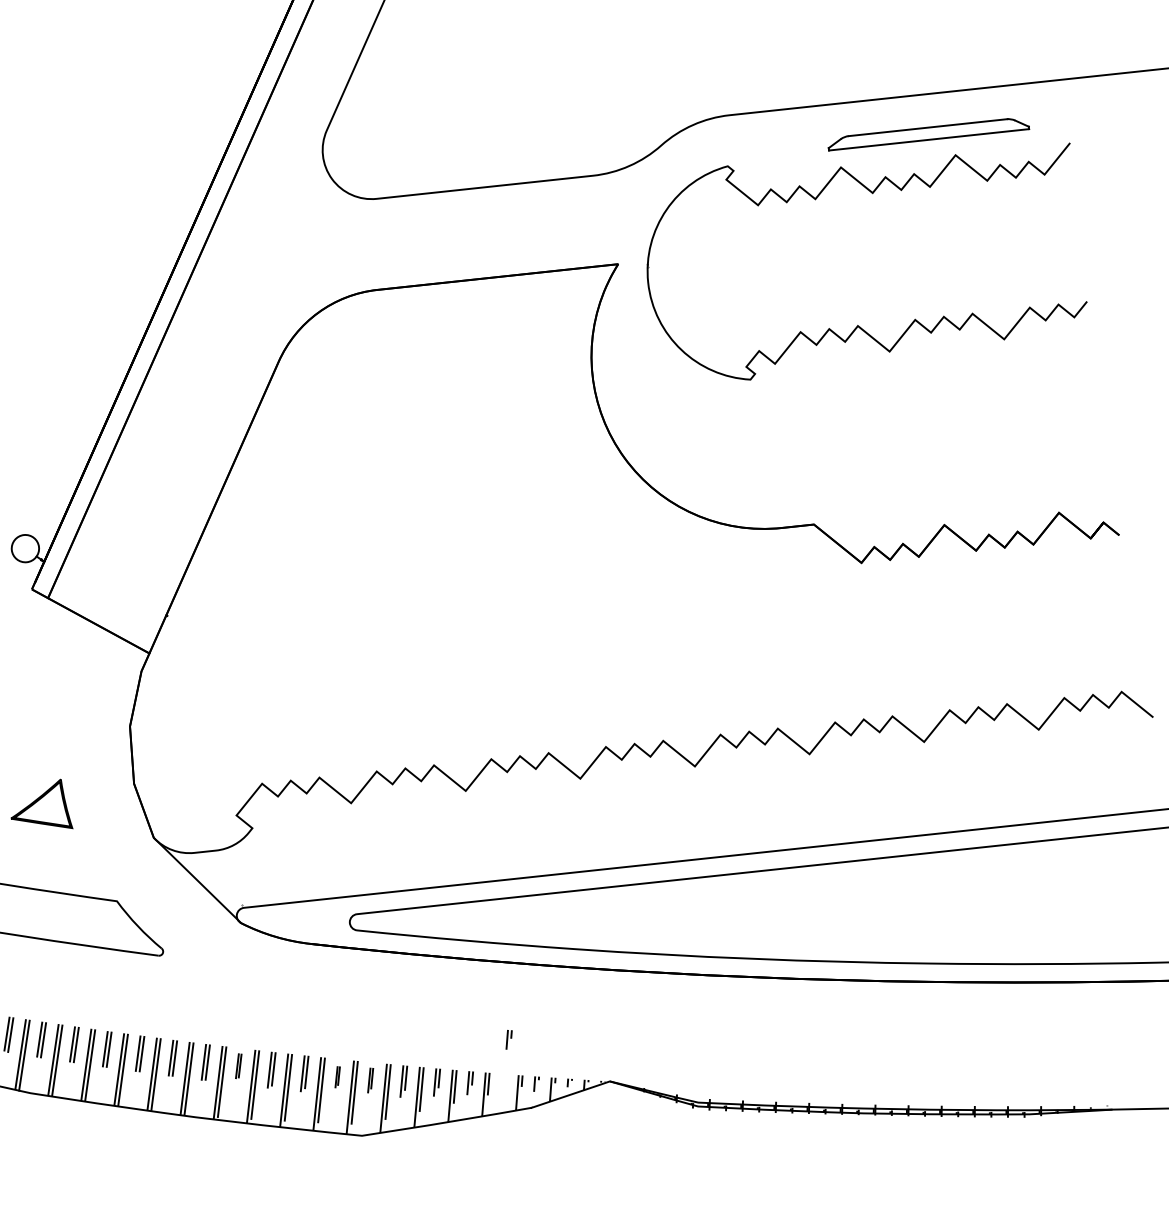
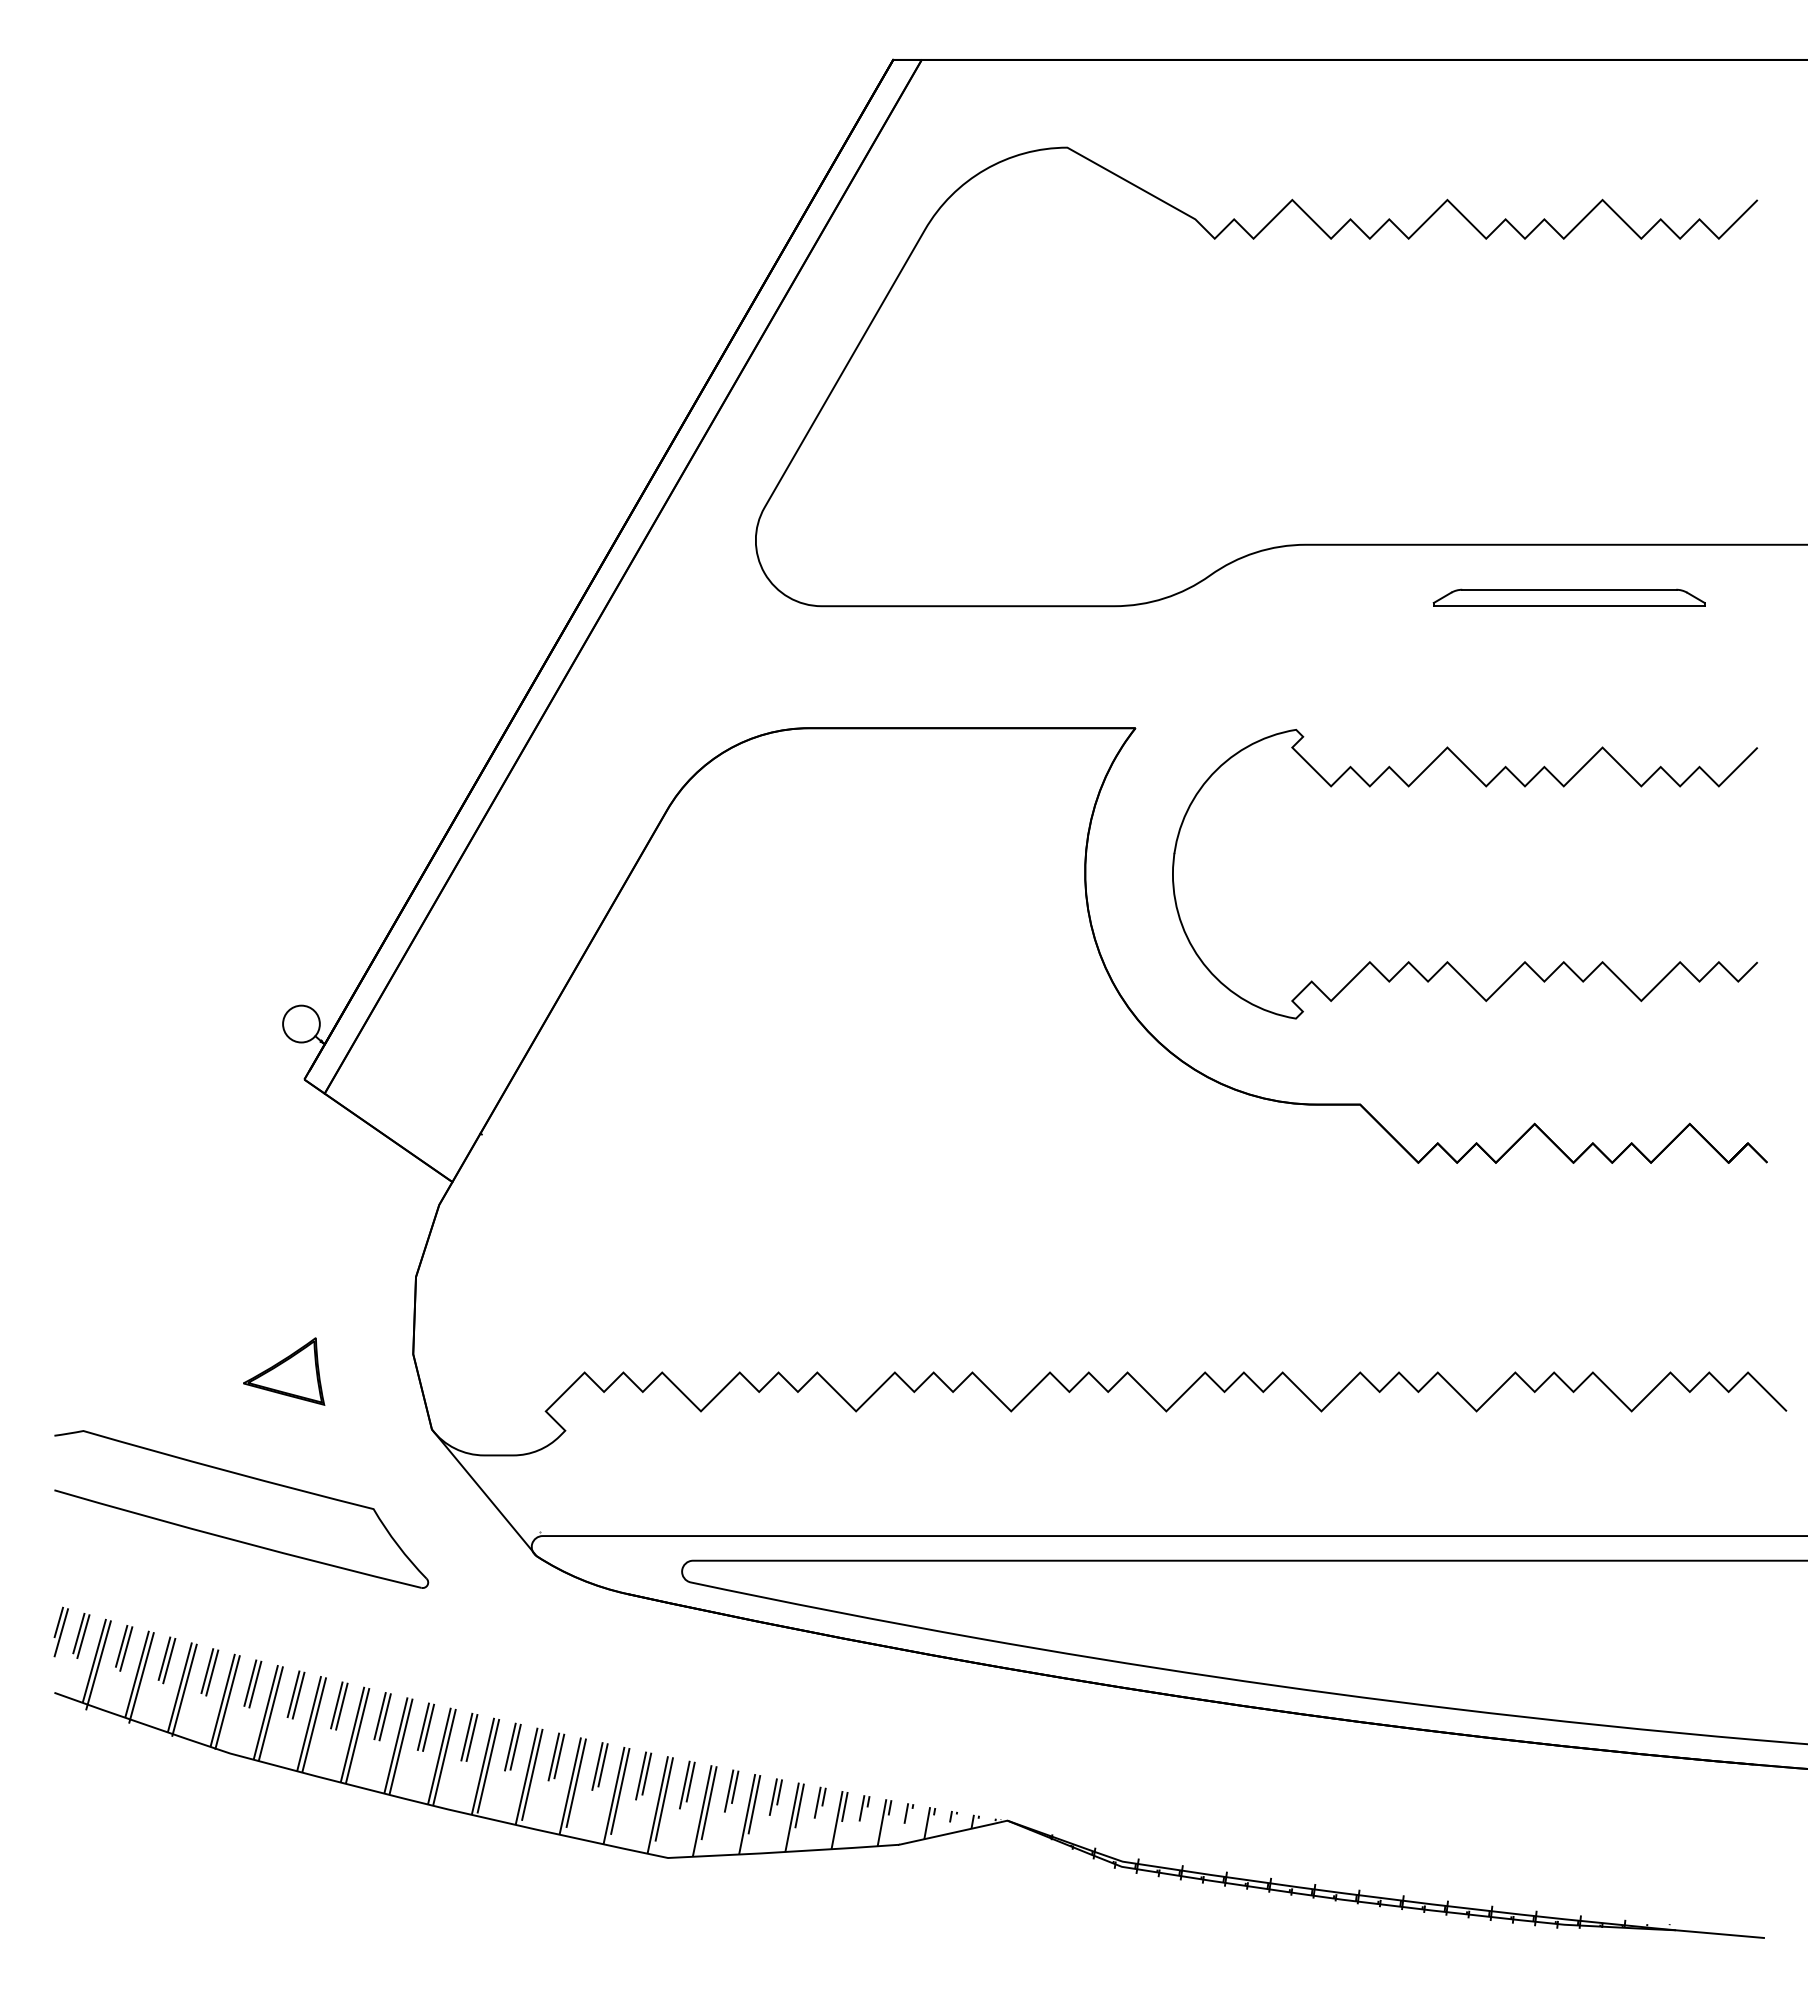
part: (858, 325) -> (1448, 961), moved
part: (509, 1039) -> (864, 1808), moved
part: (238, 1065) -> (512, 1746), size x1.43
part: (337, 1076) -> (643, 1775), size x1.67
part: (370, 1079) -> (687, 1784), size x1.43

